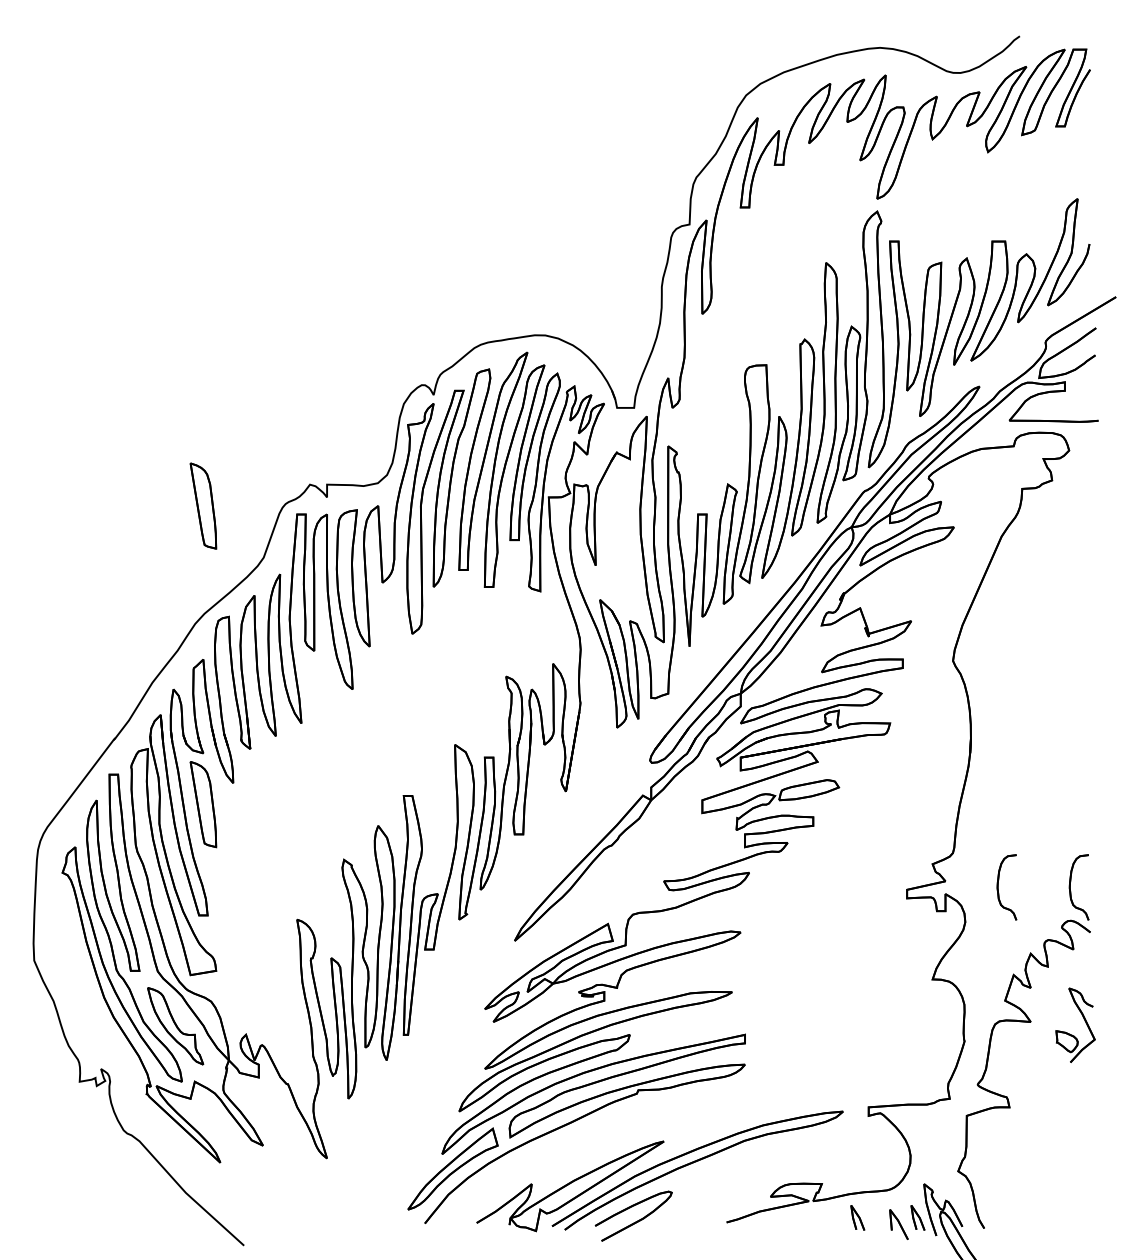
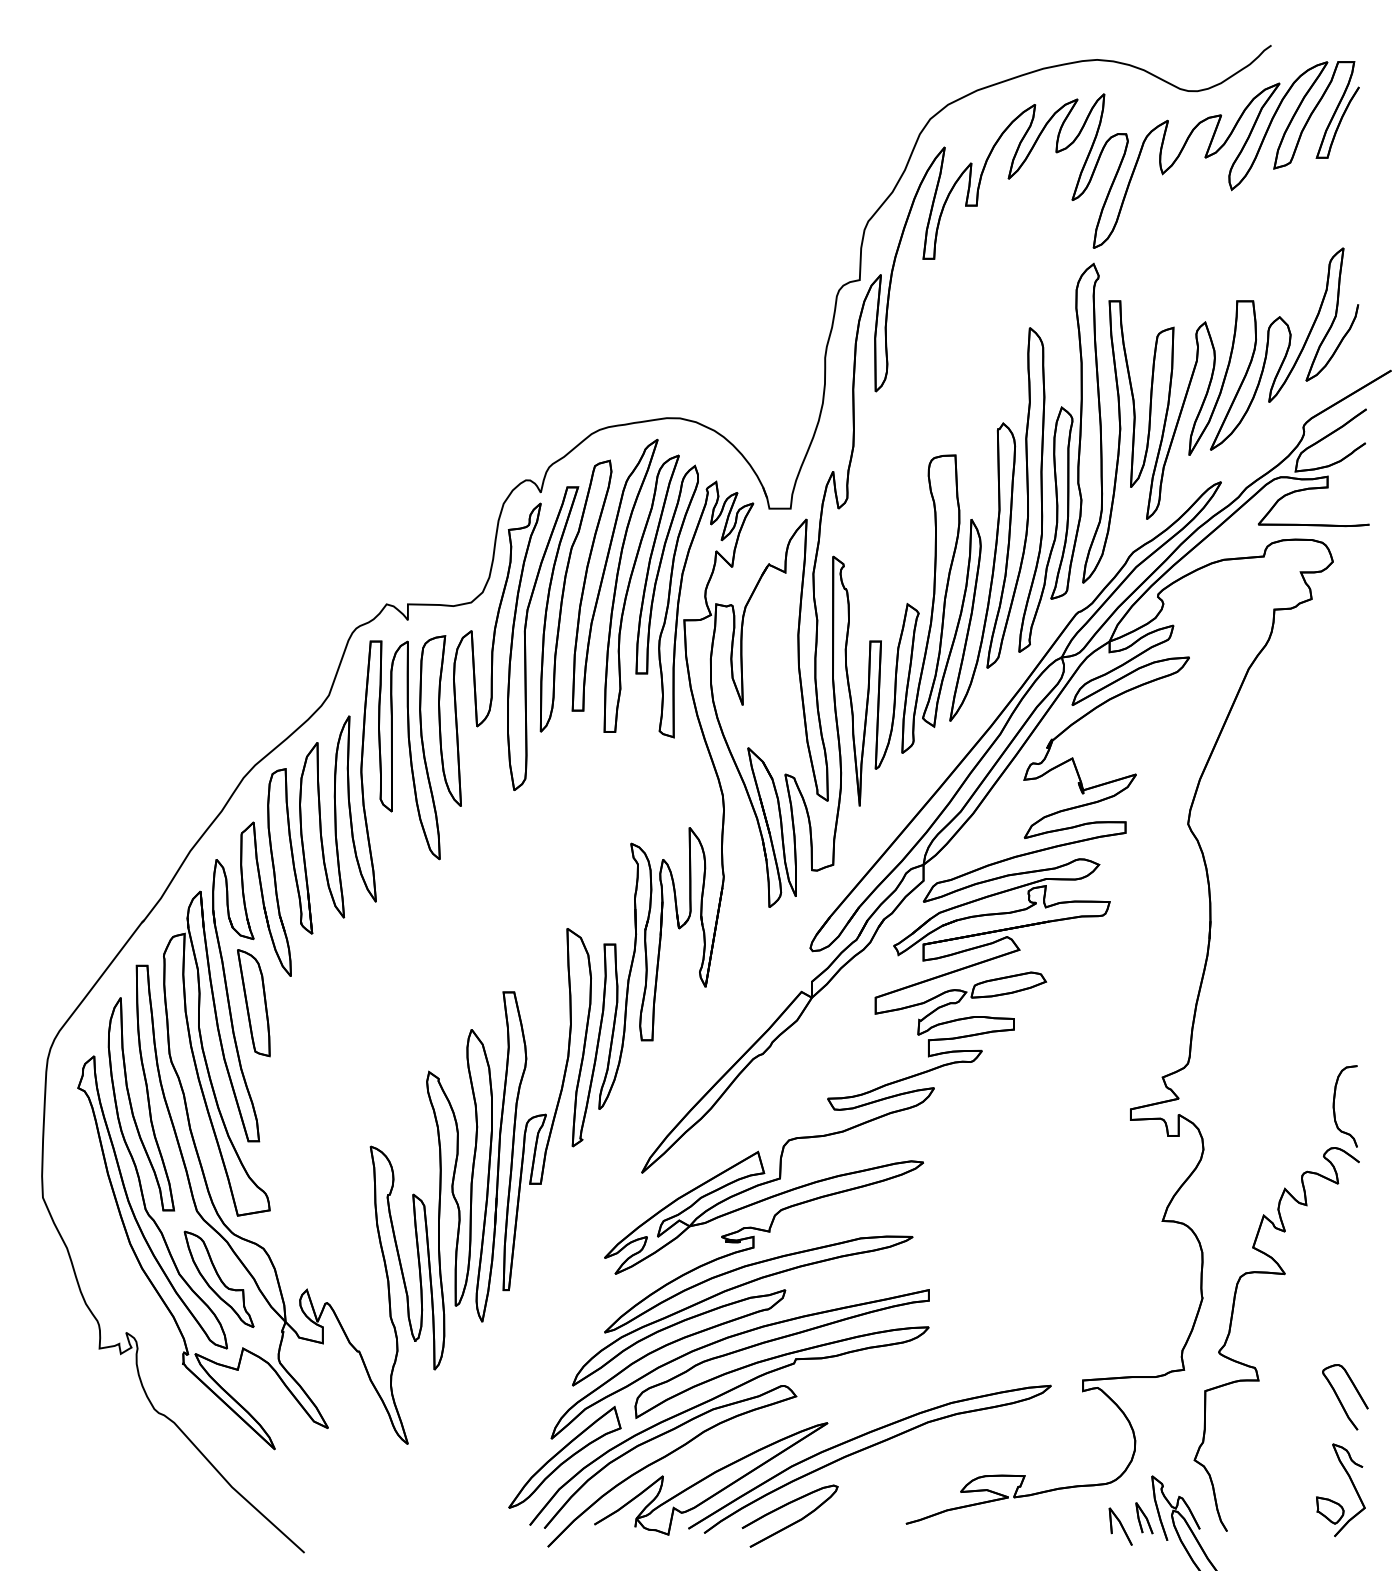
part: (203, 506) -> (253, 631), removed
part: (998, 887) -> (1244, 1106), removed
part: (1071, 1034) -> (1335, 1501), moved
part: (1079, 1121) -> (1345, 1397), added
part: (532, 1169) -> (664, 1458), added
part: (857, 1218) -> (1069, 1518), removed

